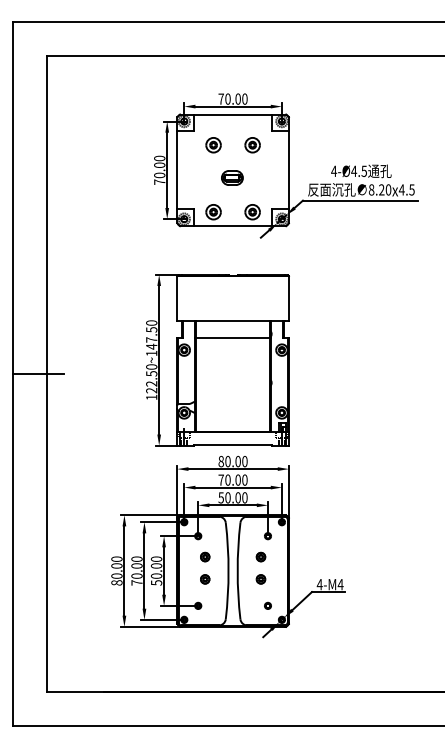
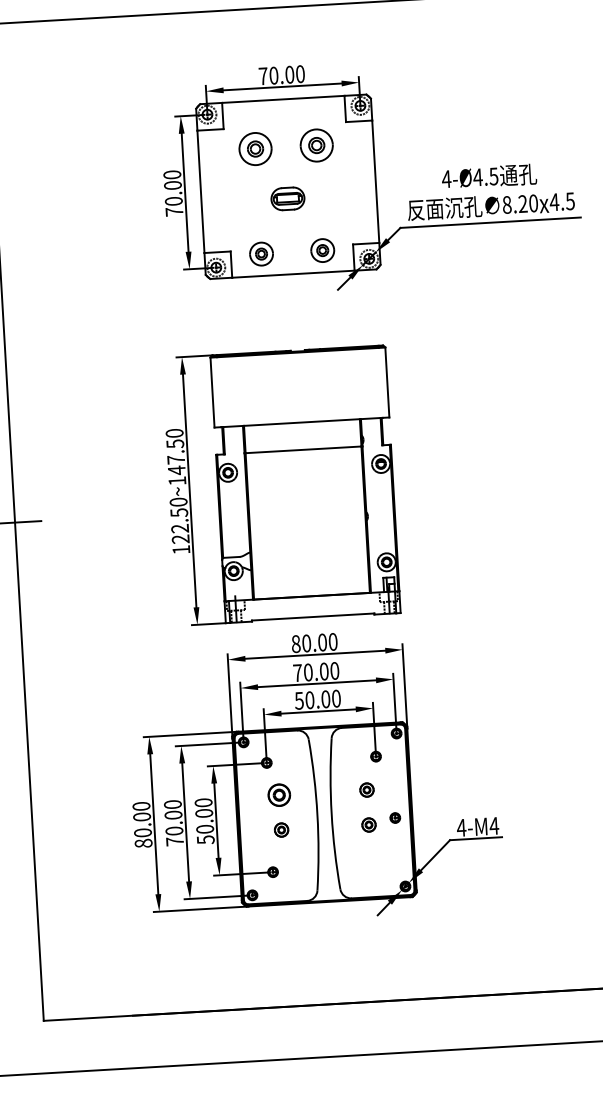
part: (213, 145) -> (255, 149), size x1.4
part: (252, 145) -> (316, 146), size x1.4
part: (205, 556) -> (279, 794), size x1.6
part: (267, 605) -> (394, 817), moved

